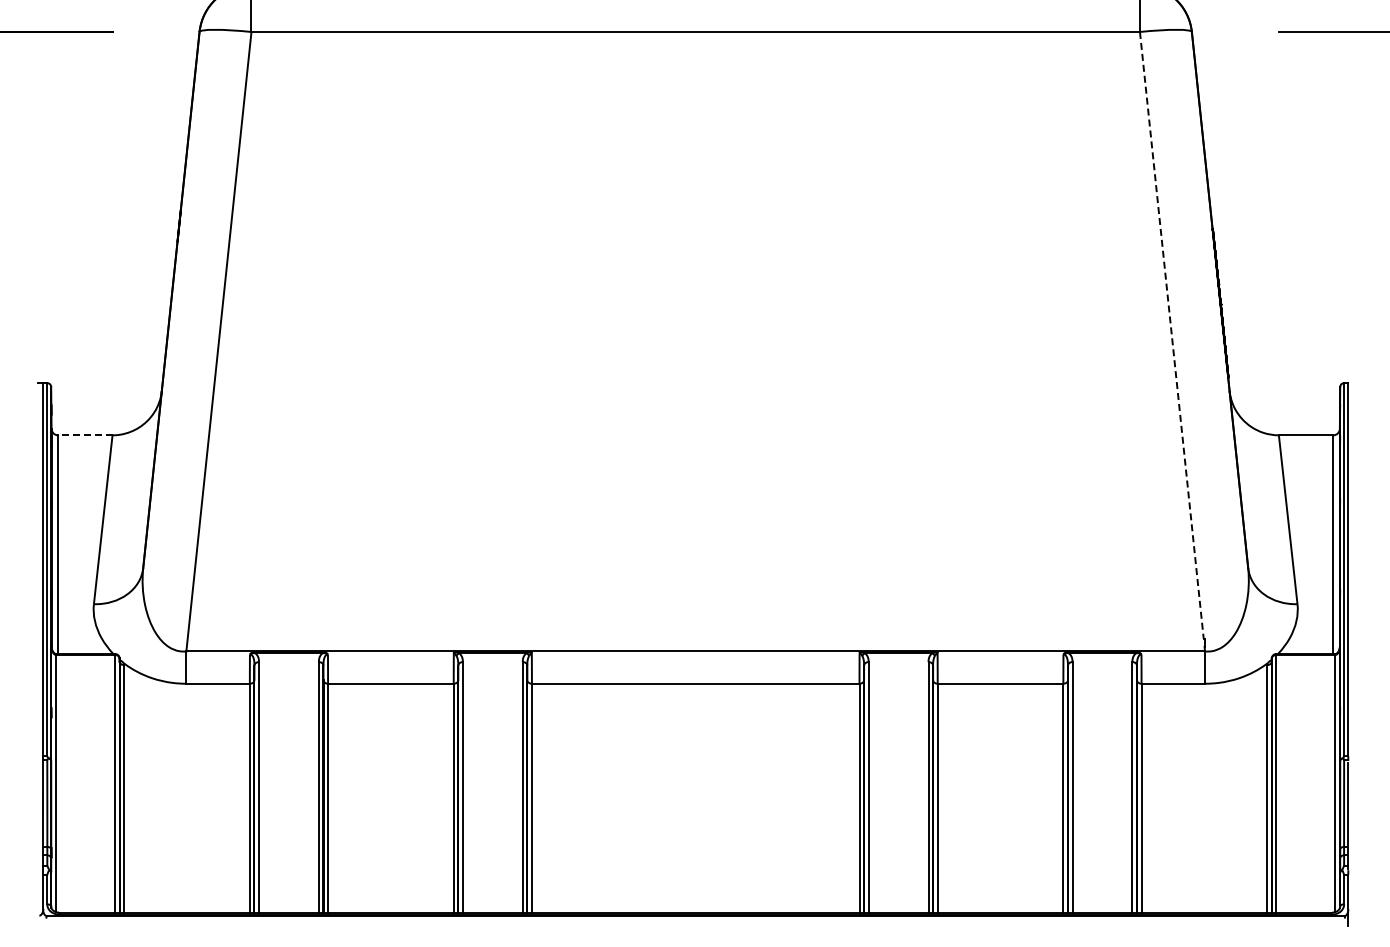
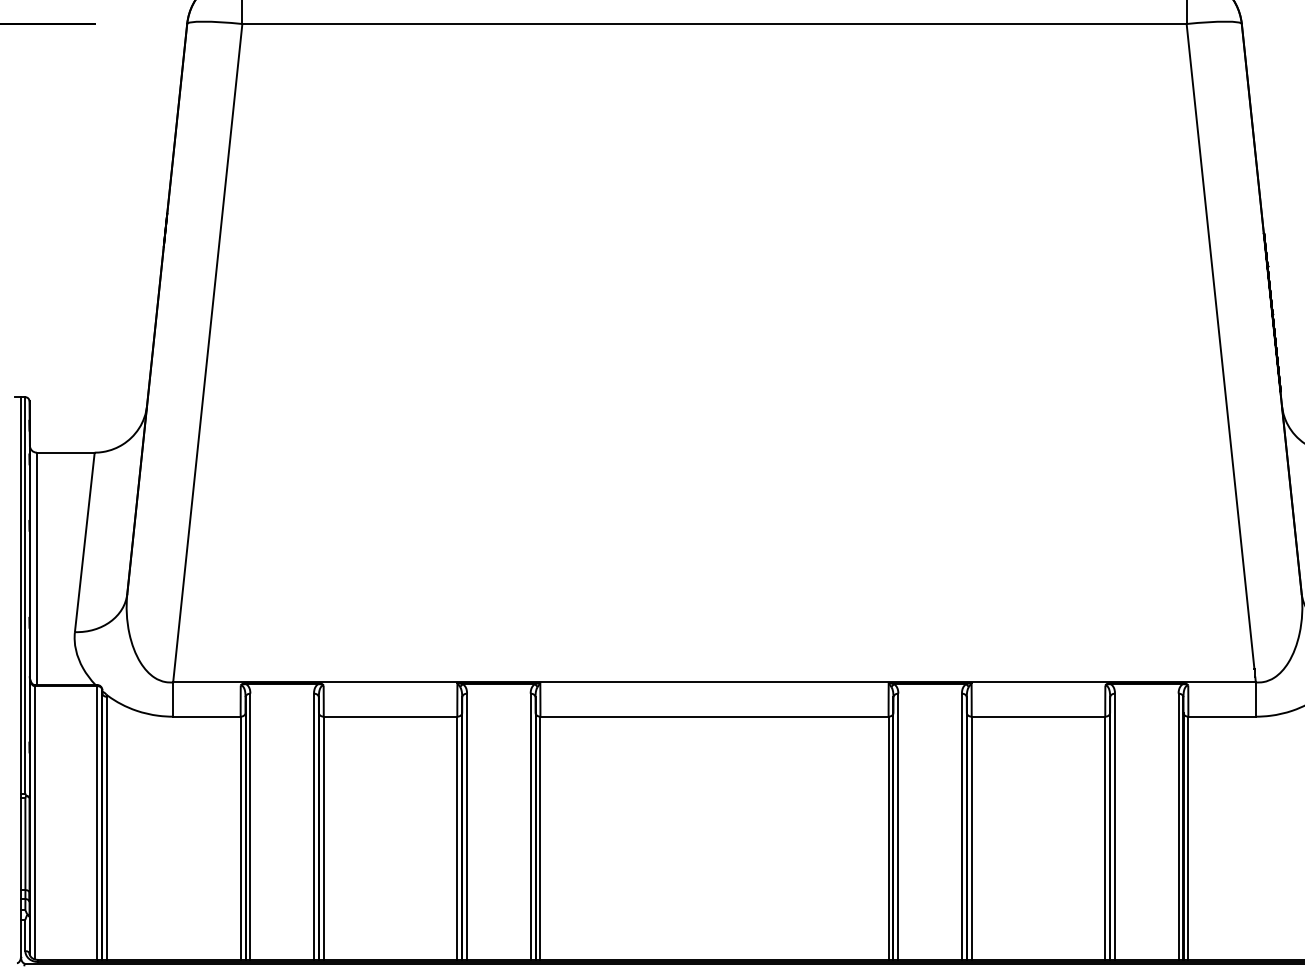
line: (1171, 335) -> (1220, 346), dashed -> solid
line: (84, 435) -> (64, 452), dashed -> solid

